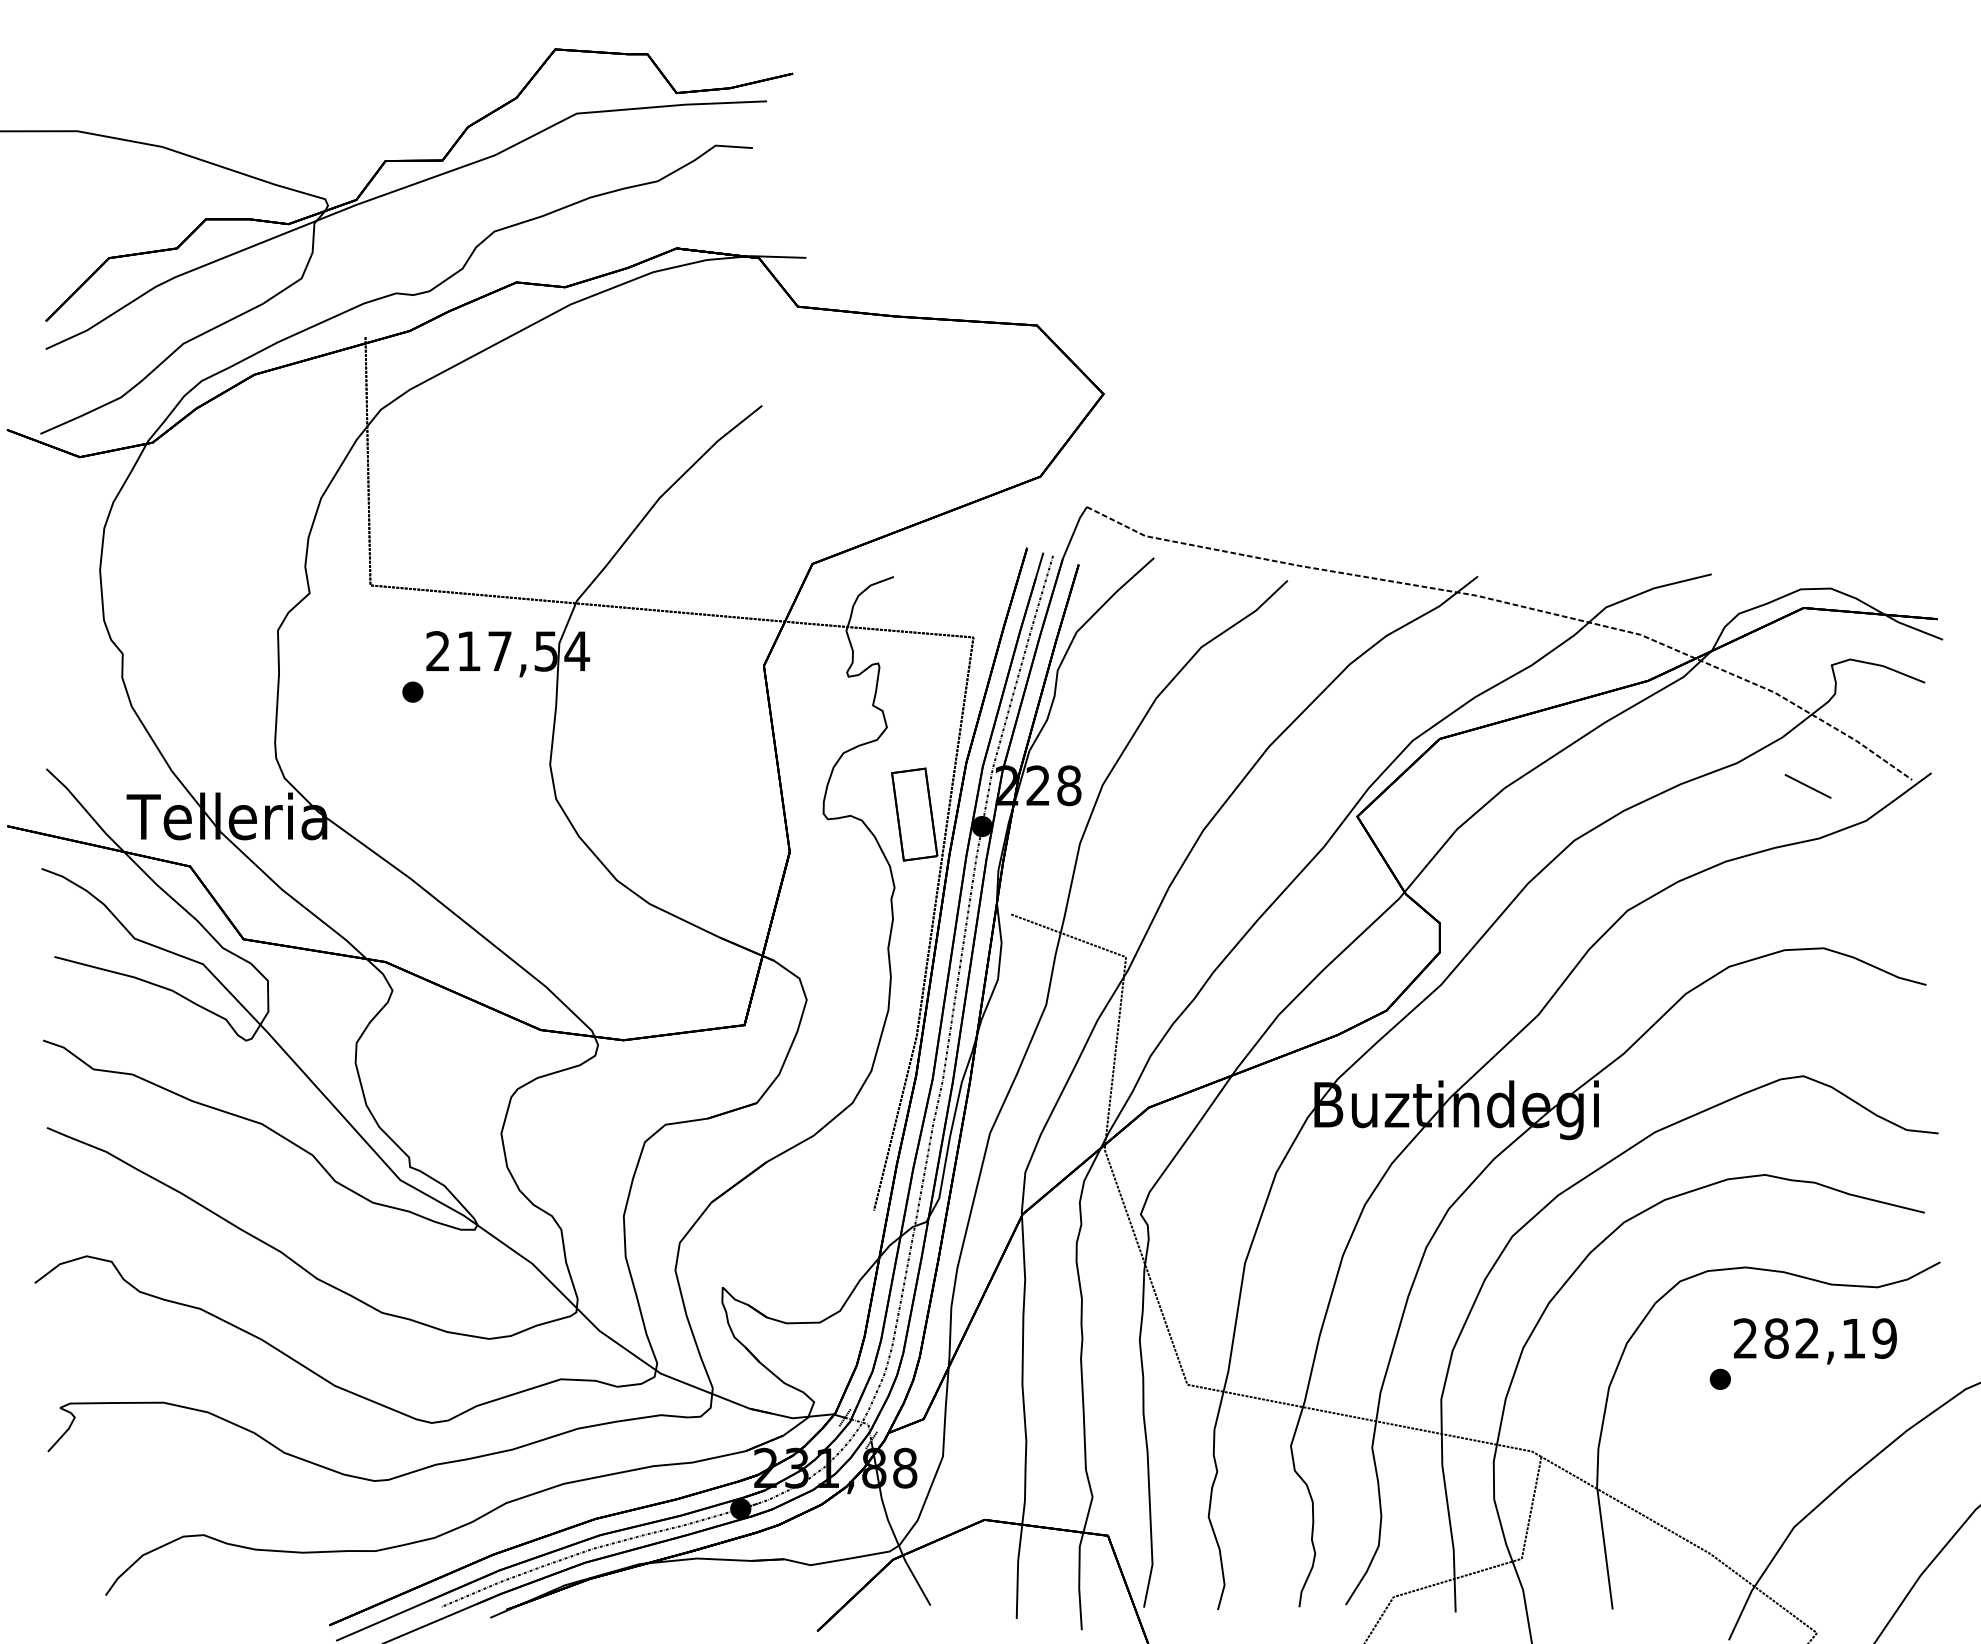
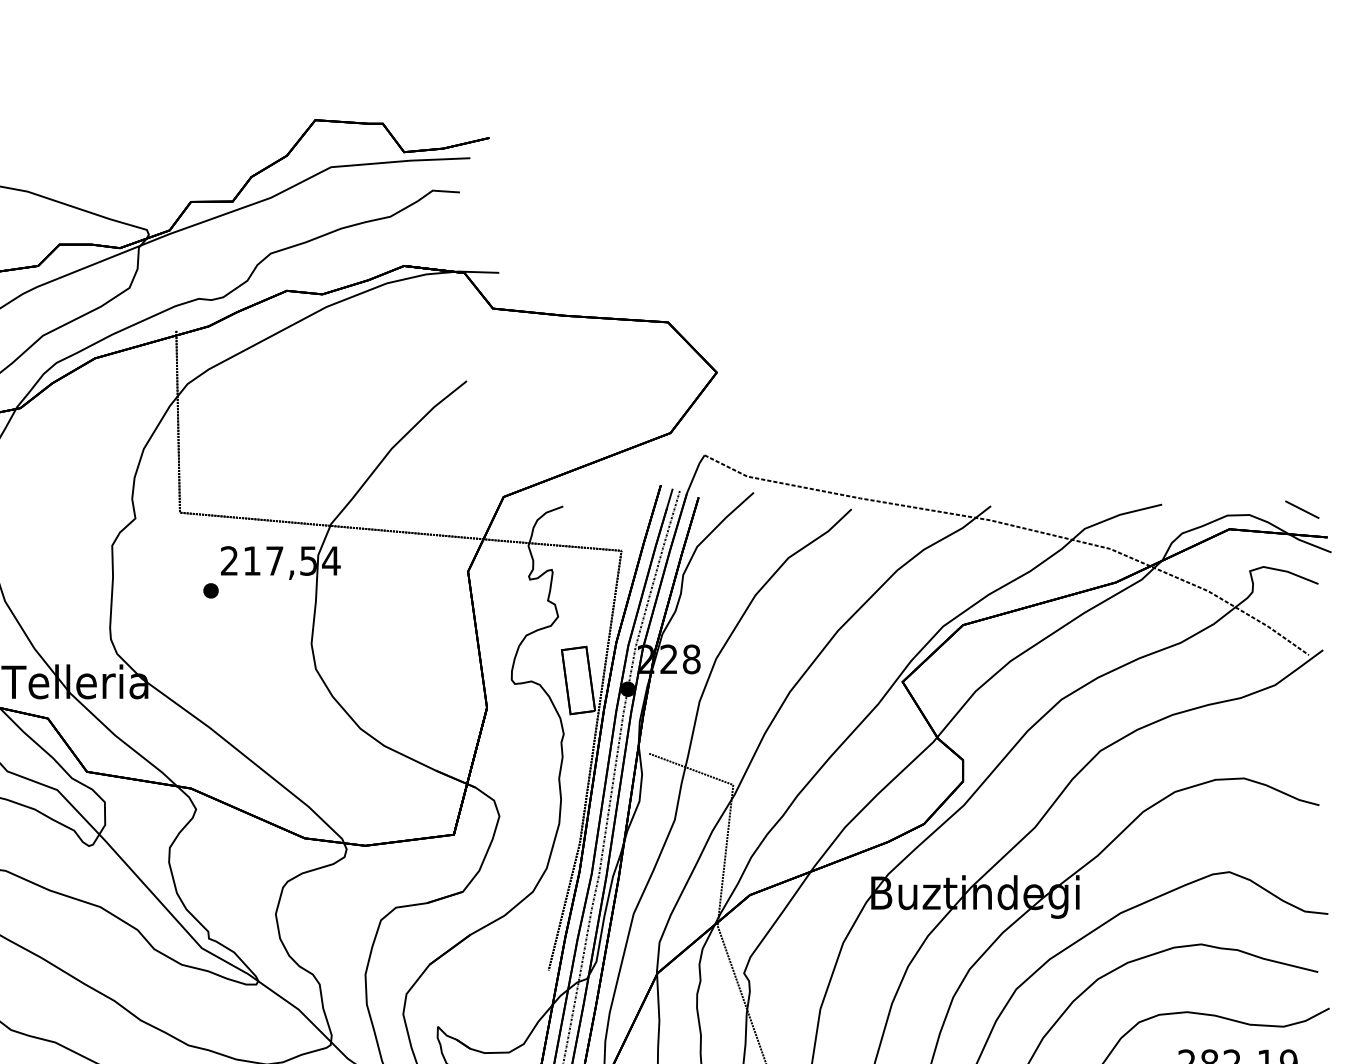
line: (1807, 786) -> (1301, 509), moved

